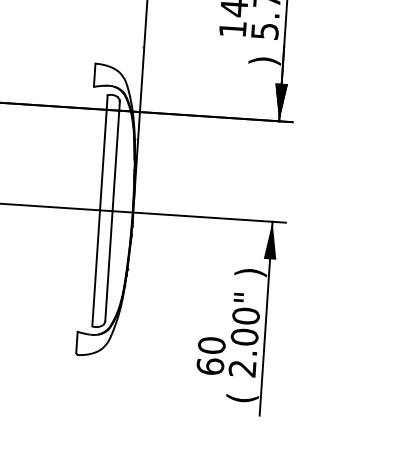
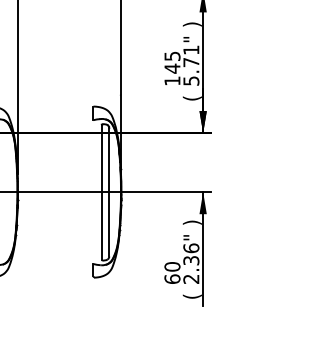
text: (263, 61) -> (191, 98), ) -> (
text: (245, 326) -> (191, 254), 2.00" -> 2.36"

